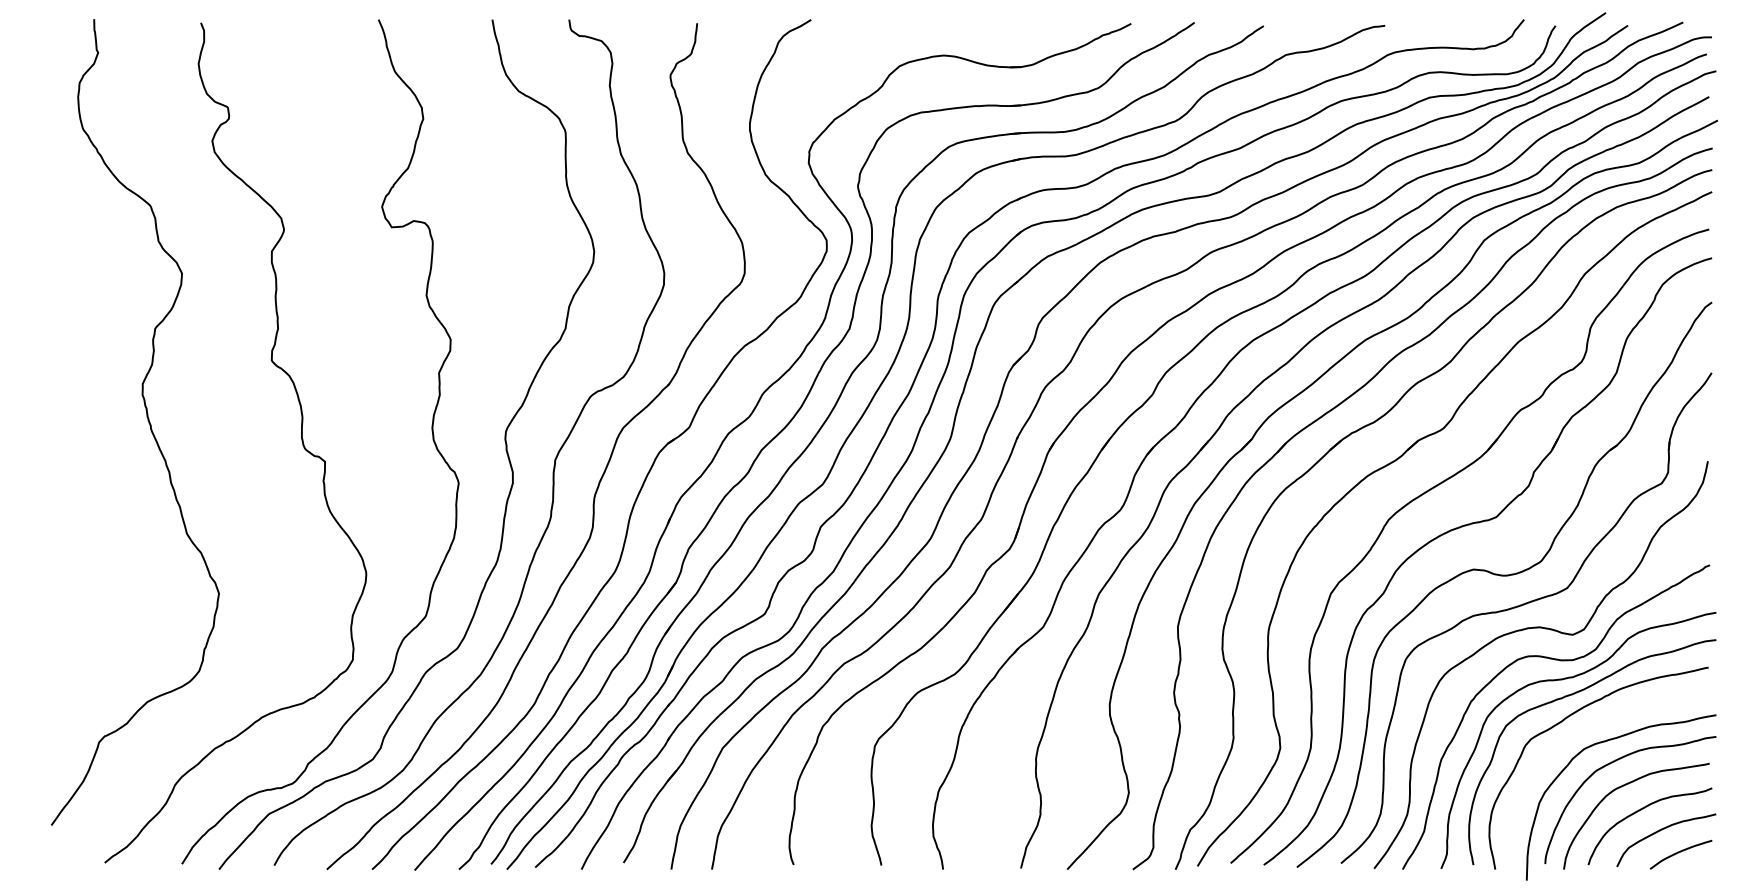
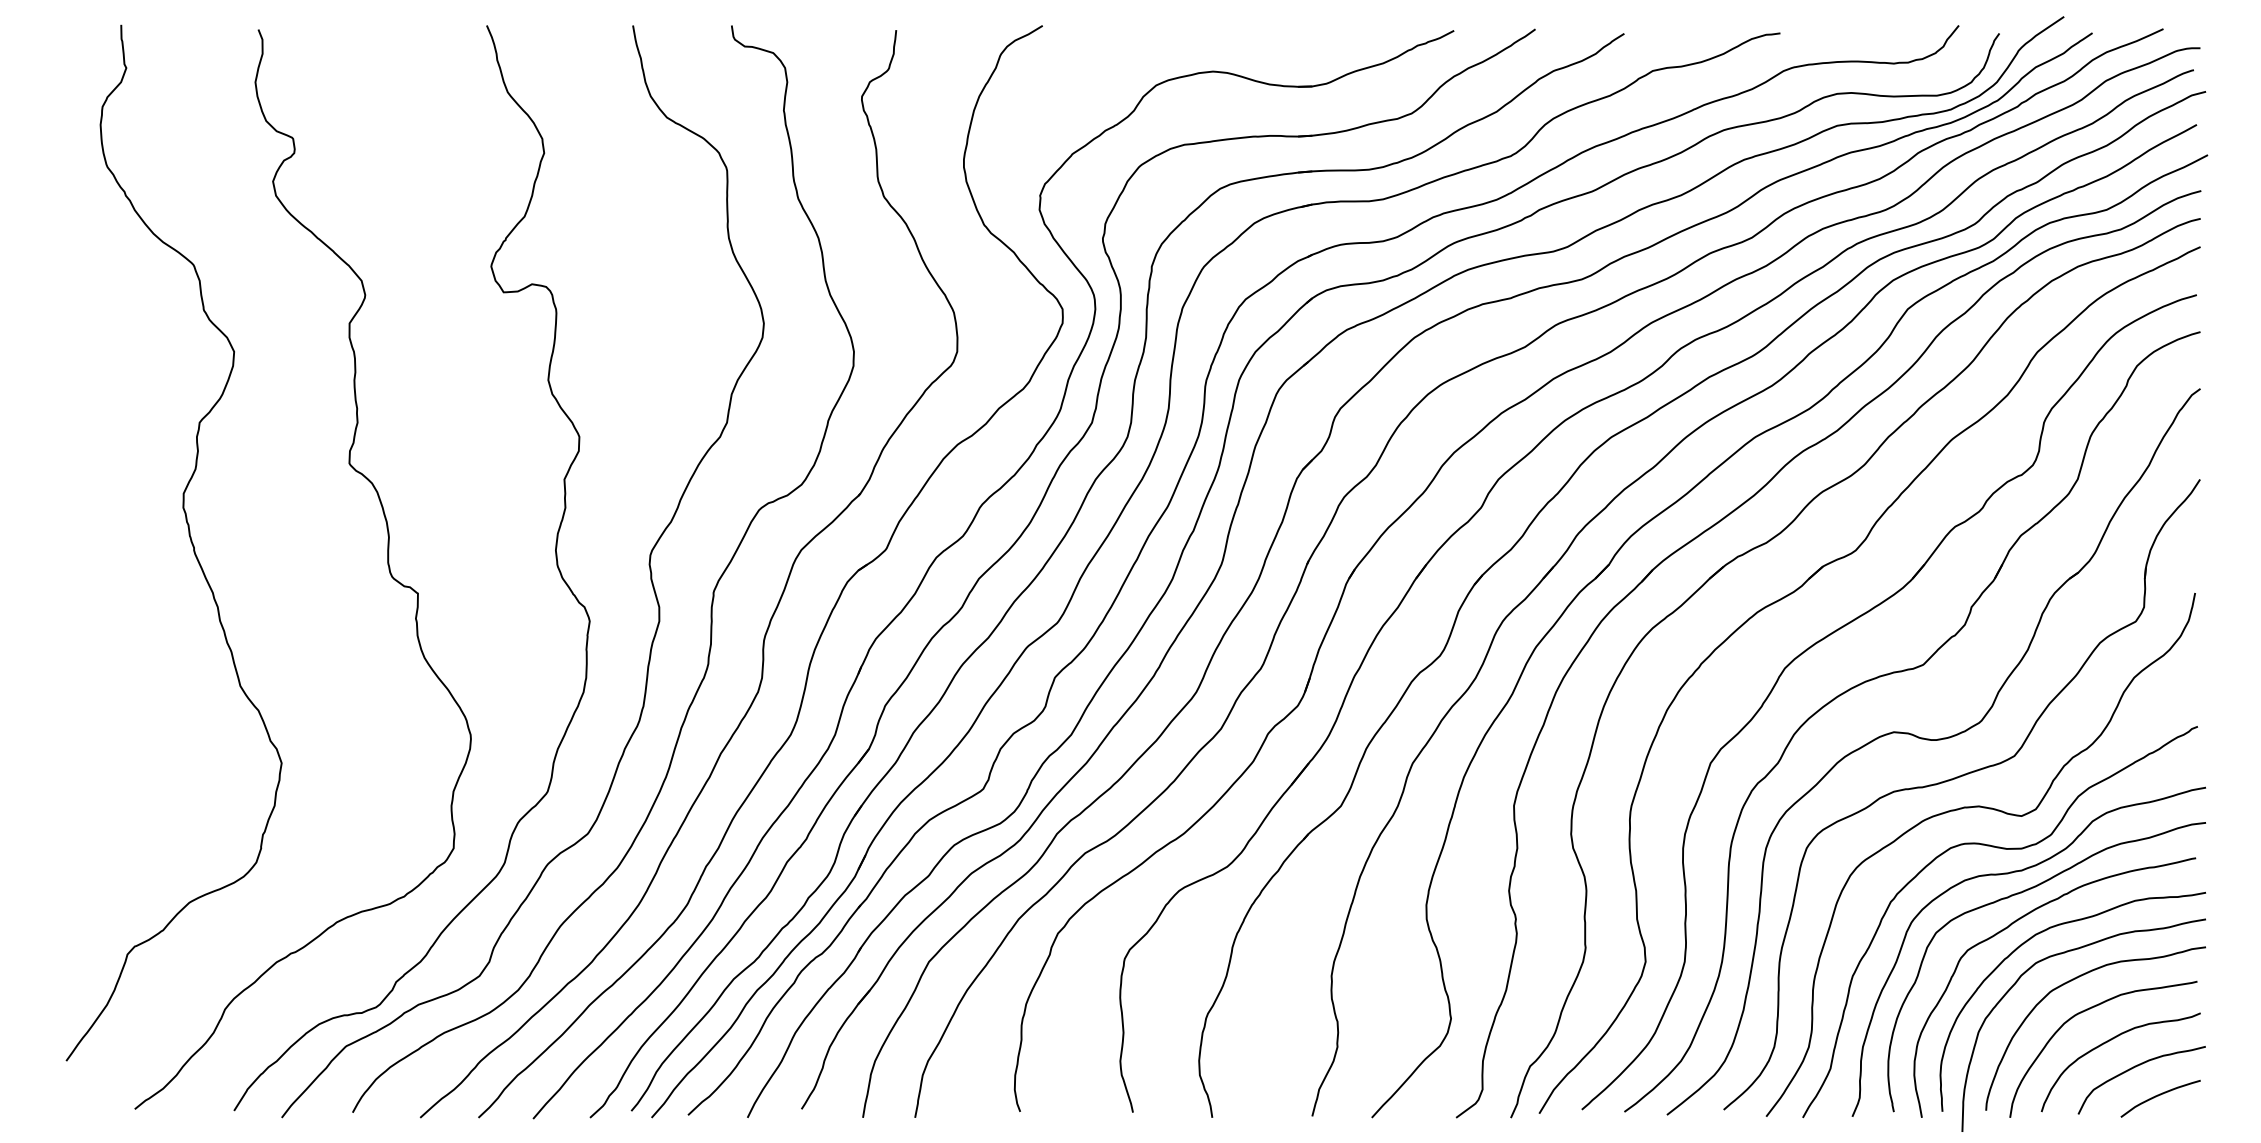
curve: (1578, 732) -> (2028, 941), added

